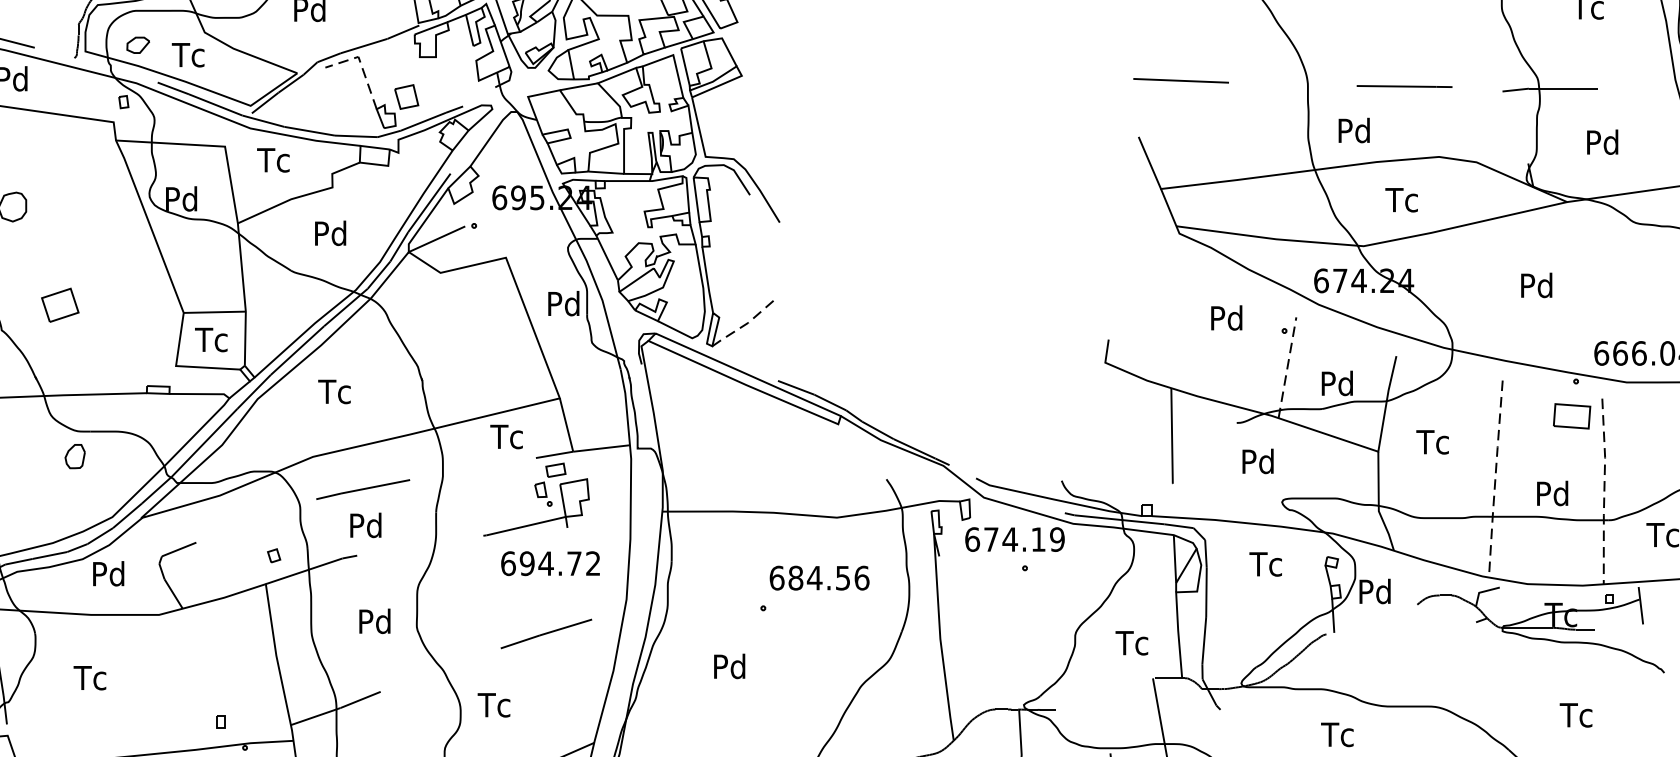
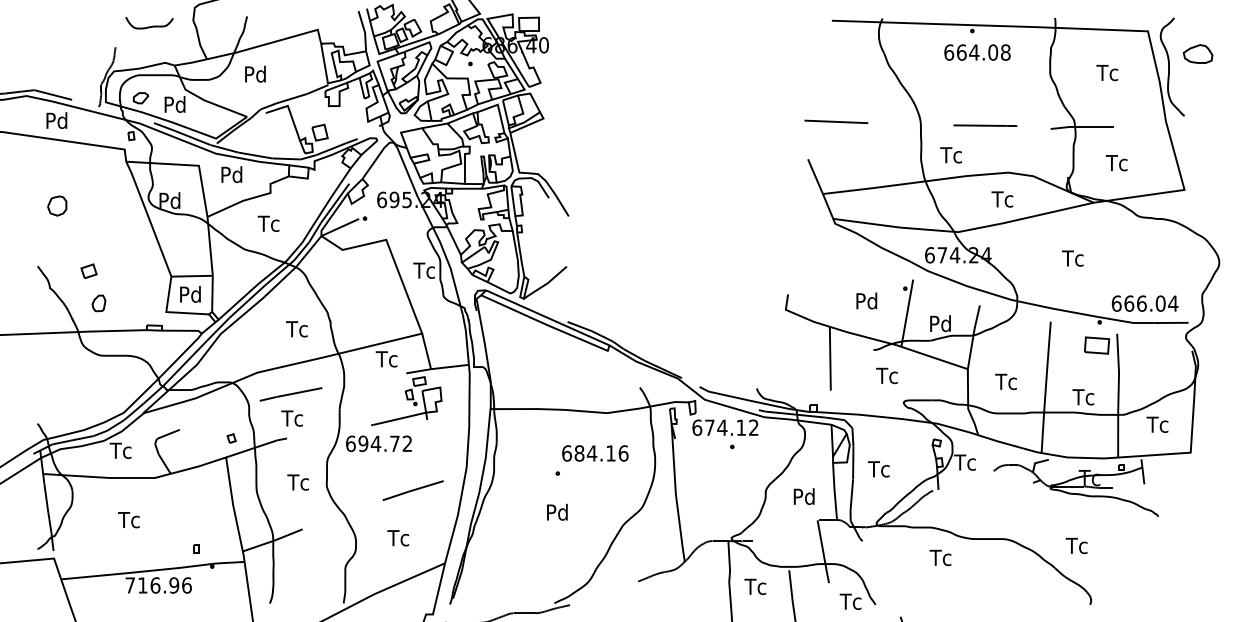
text: (188, 54) -> (174, 104), Tc -> Pd
line: (360, 65) -> (289, 111), dashed -> solid
text: (1353, 129) -> (951, 154), Pd -> Tc
text: (1601, 141) -> (1116, 162), Pd -> Tc
text: (273, 159) -> (231, 174), Tc -> Pd
text: (1401, 200) -> (1002, 199), moved
text: (329, 233) -> (268, 223), Pd -> Tc
text: (1535, 284) -> (1072, 257), Pd -> Tc
part: (59, 303) -> (88, 270), size x0.62
text: (563, 303) -> (424, 270), Pd -> Tc
text: (1226, 317) -> (866, 300), moved
line: (746, 324) -> (546, 284), dashed -> solid
text: (210, 339) -> (189, 294), Tc -> Pd
line: (1287, 366) -> (907, 312), dashed -> solid
text: (333, 392) -> (296, 329), moved
text: (1431, 441) -> (1005, 381), moved
part: (74, 456) -> (98, 303), moved
text: (1256, 461) -> (886, 375), Pd -> Tc
line: (1494, 479) -> (1045, 387), dashed -> solid
line: (1604, 491) -> (1118, 395), dashed -> solid
text: (1551, 492) -> (1083, 396), Pd -> Tc
text: (365, 524) -> (292, 417), Pd -> Tc
text: (1056, 539) -> (753, 427), 674.19 -> 674.12
text: (549, 563) -> (378, 443), moved
text: (1265, 564) -> (878, 469), moved
text: (107, 573) -> (120, 450), Pd -> Tc
text: (842, 578) -> (610, 453), 684.56 -> 684.16
text: (1373, 590) -> (964, 461), Pd -> Tc
text: (374, 620) -> (298, 481), Pd -> Tc
text: (1131, 642) -> (803, 496), Tc -> Pd
text: (729, 665) -> (557, 511), moved
text: (89, 678) -> (128, 520), moved
text: (494, 705) -> (398, 538), moved
text: (1575, 714) -> (1076, 545), moved

